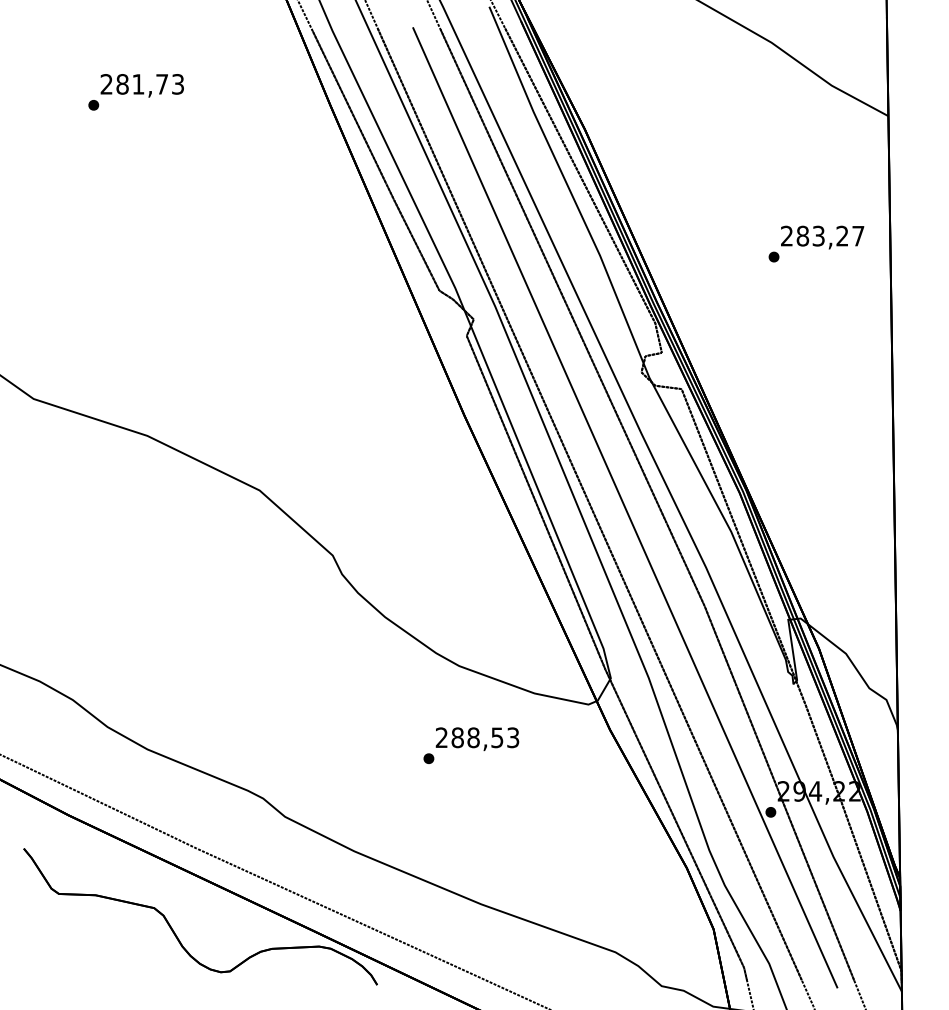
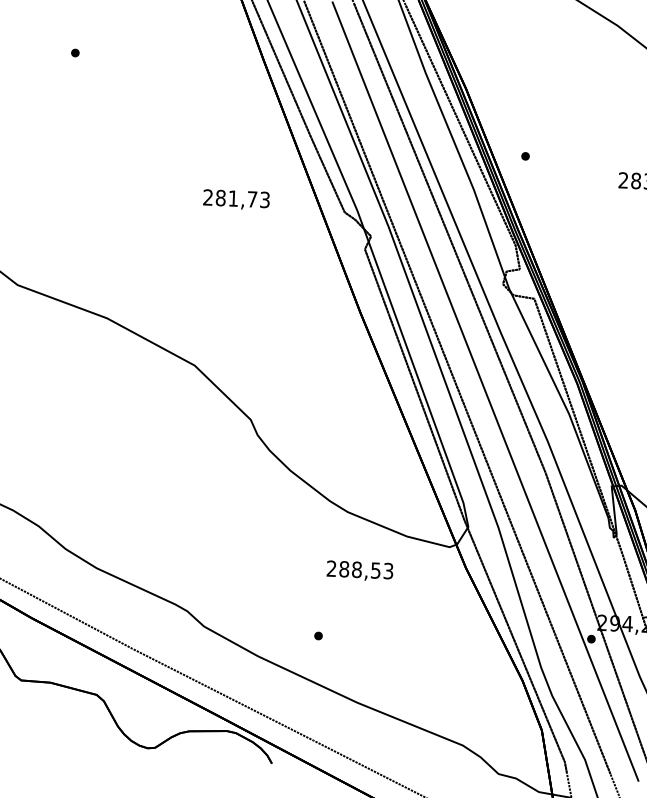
text: (141, 85) -> (235, 199), moved
part: (773, 256) -> (525, 155), moved
part: (428, 758) -> (318, 635), moved

